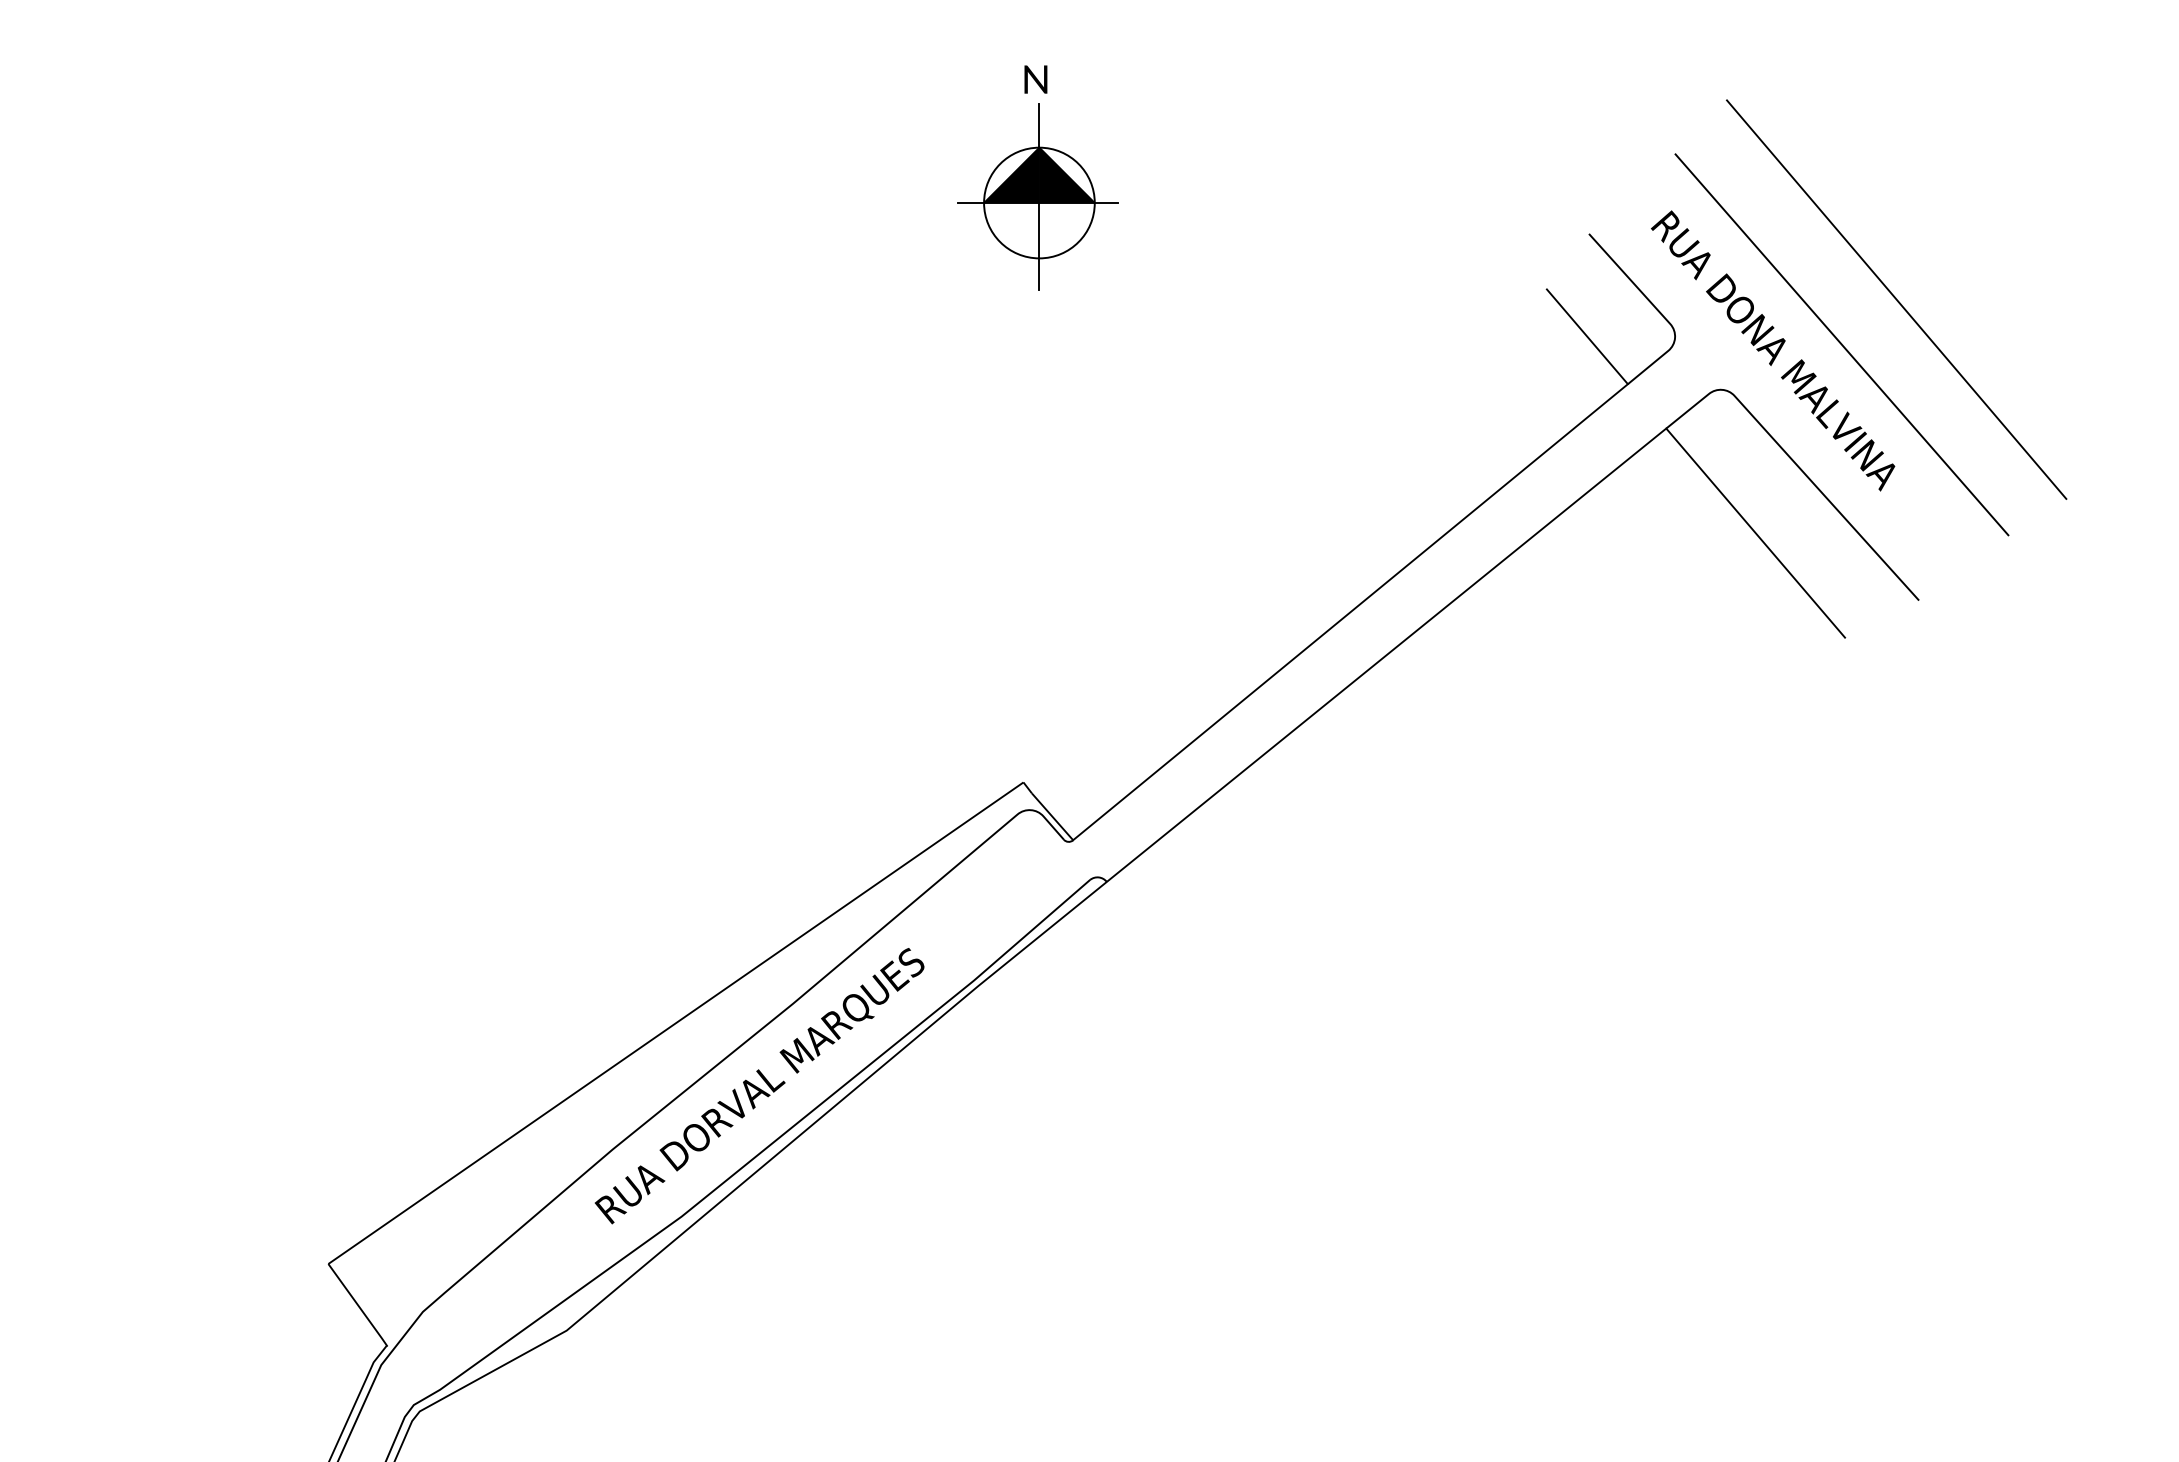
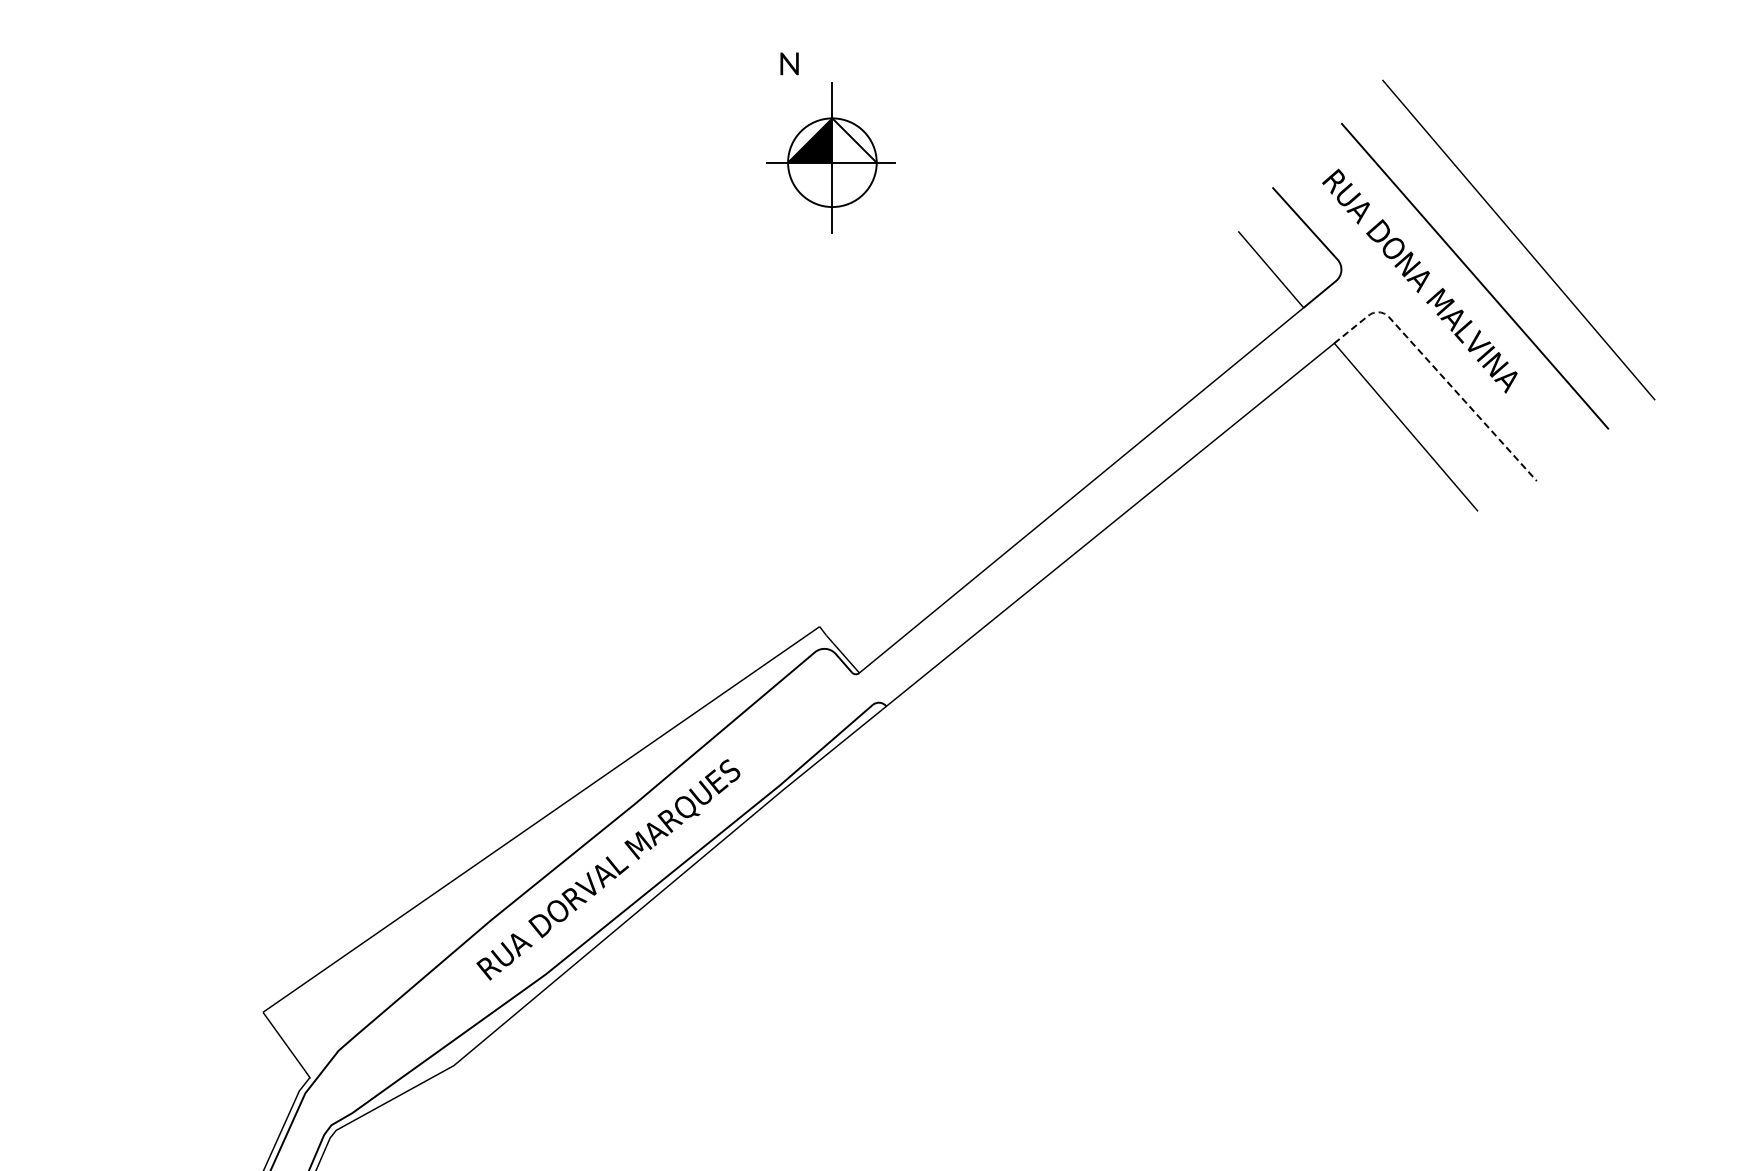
text: (1035, 79) -> (789, 63), moved
fill: (1067, 175) -> (854, 140), removed
line: (1795, 462) -> (1437, 370), solid -> dashed

